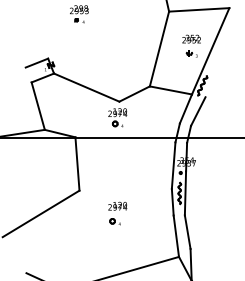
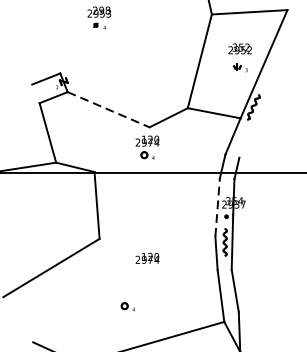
line: (86, 87) -> (108, 109), solid -> dashed
line: (198, 111) -> (248, 139), removed
line: (173, 165) -> (217, 207), solid -> dashed
part: (114, 221) -> (127, 306), moved

